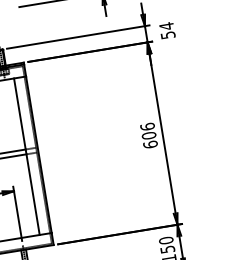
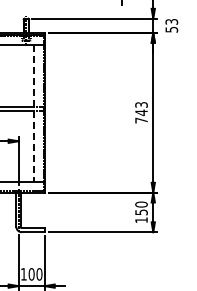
text: (166, 25) -> (171, 21), 54 -> 53
text: (149, 135) -> (141, 112), 606 -> 743
line: (27, 156) -> (34, 113), solid -> dashed

